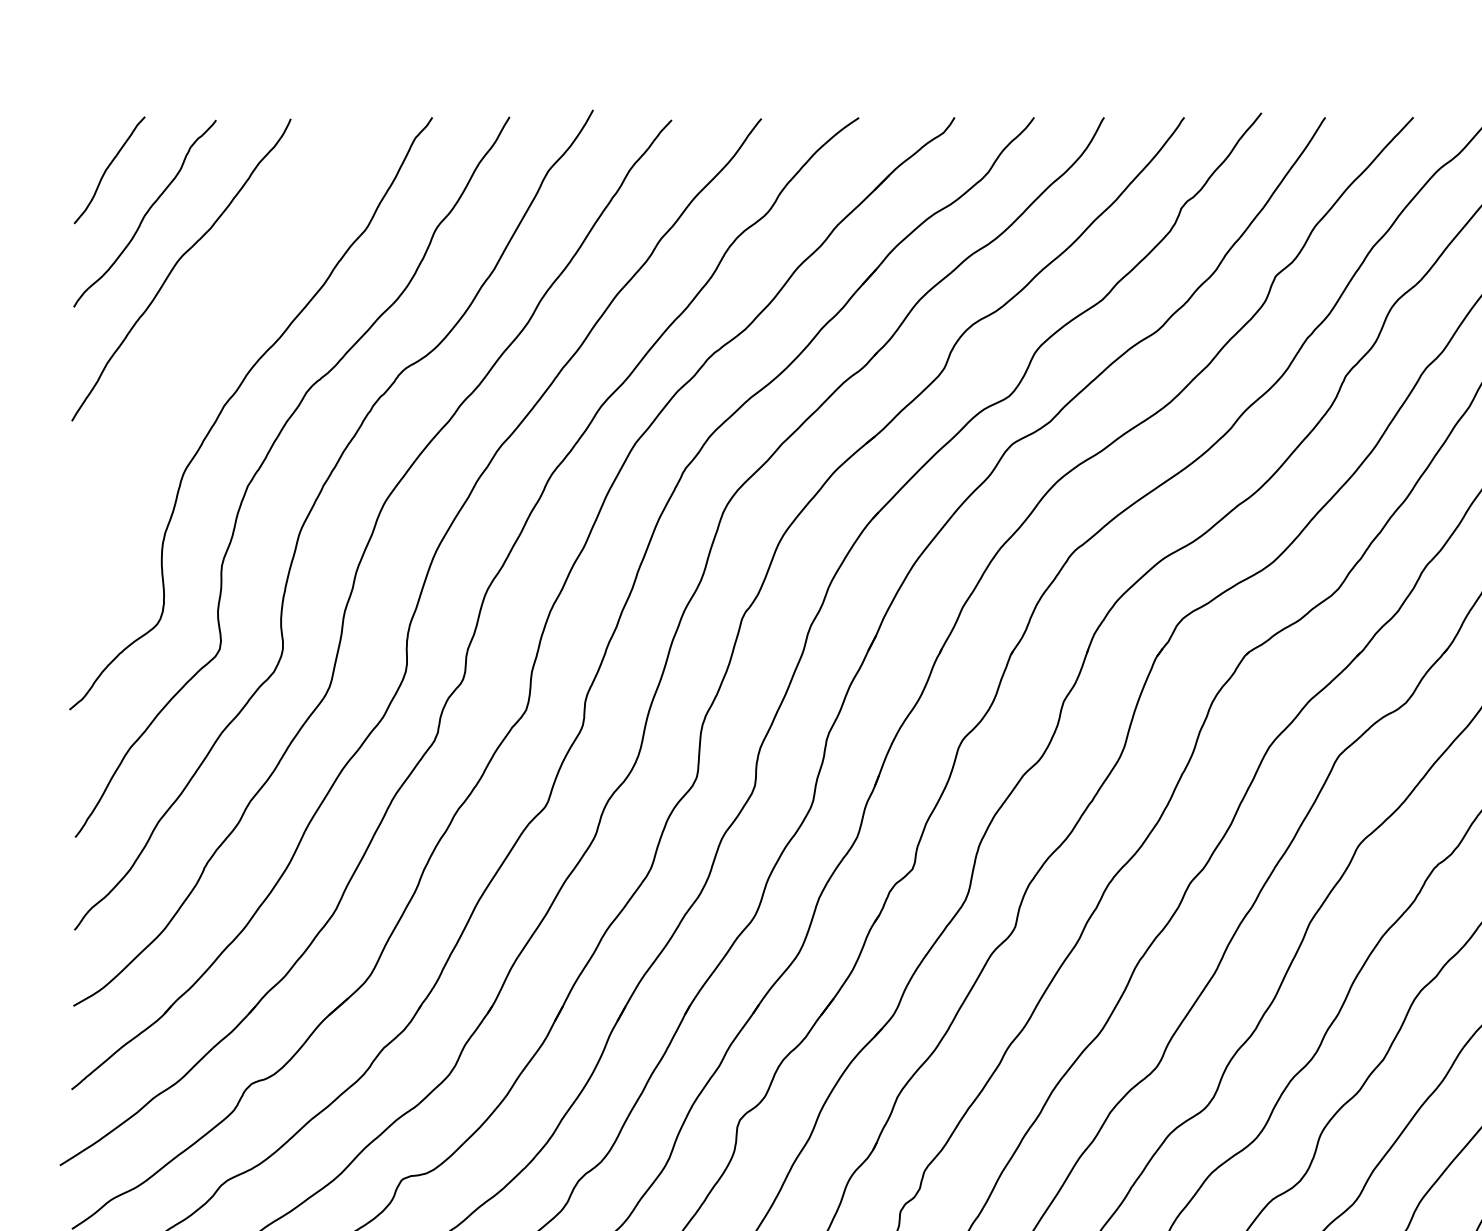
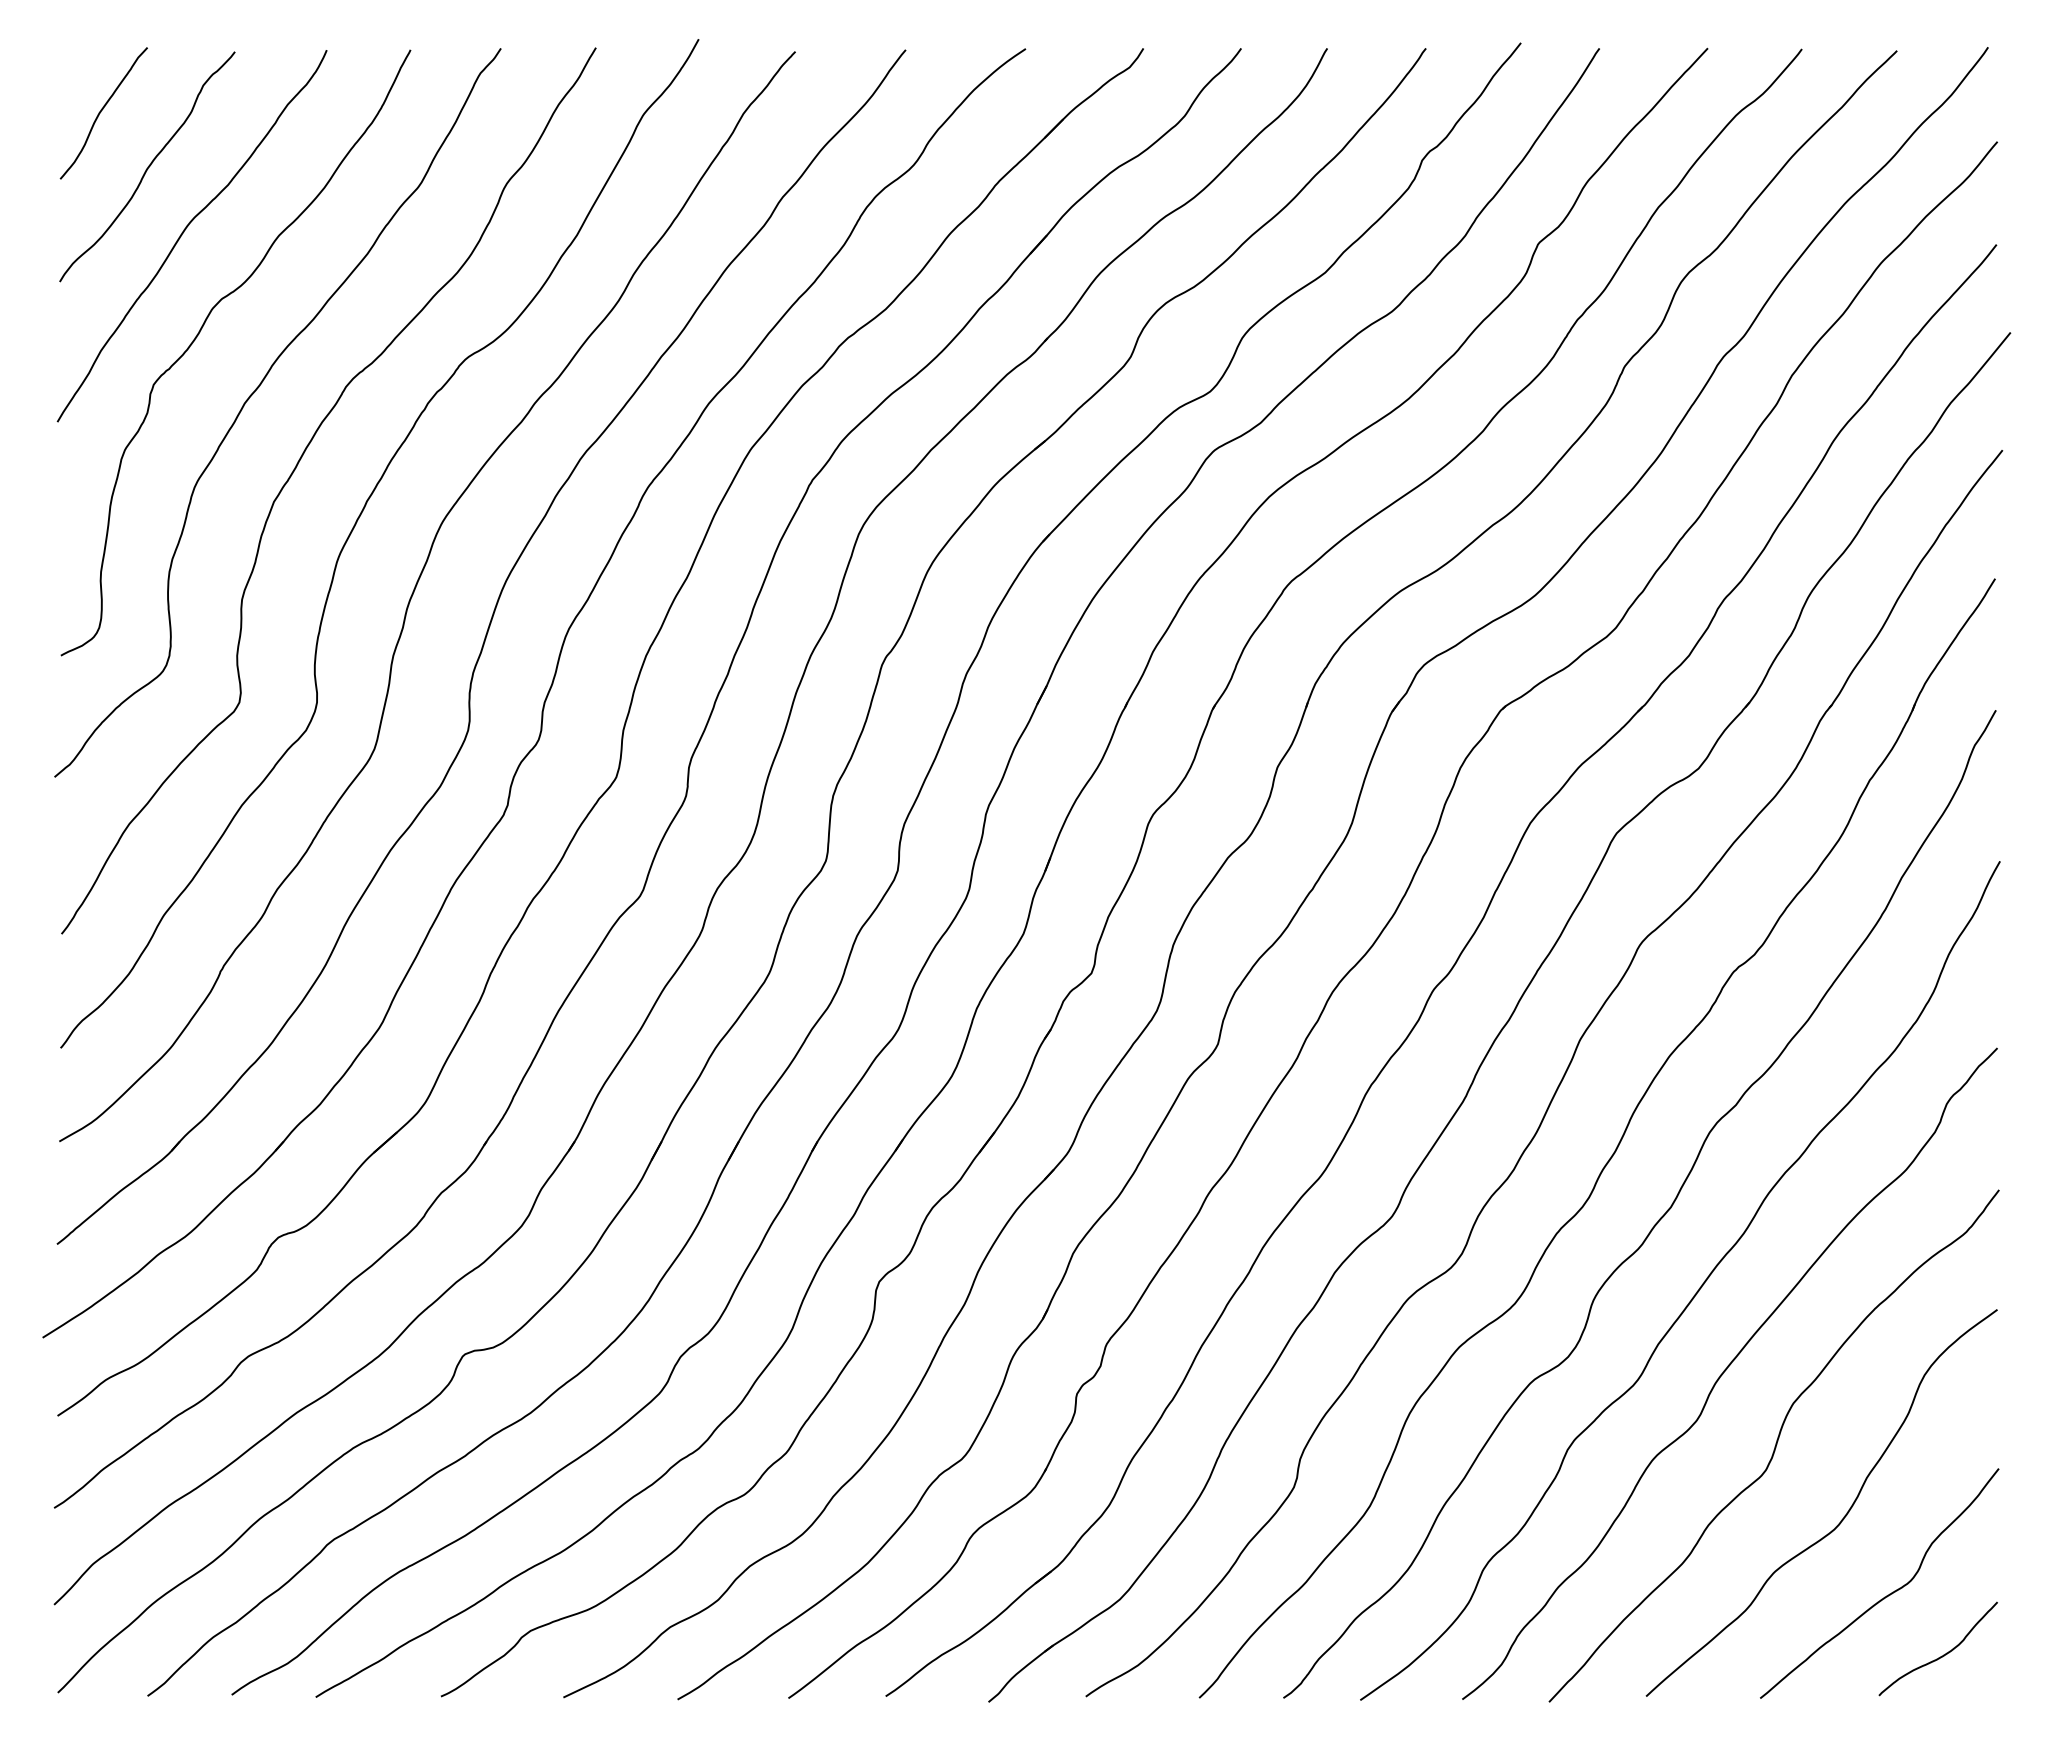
curve: (187, 350) -> (199, 334), added

